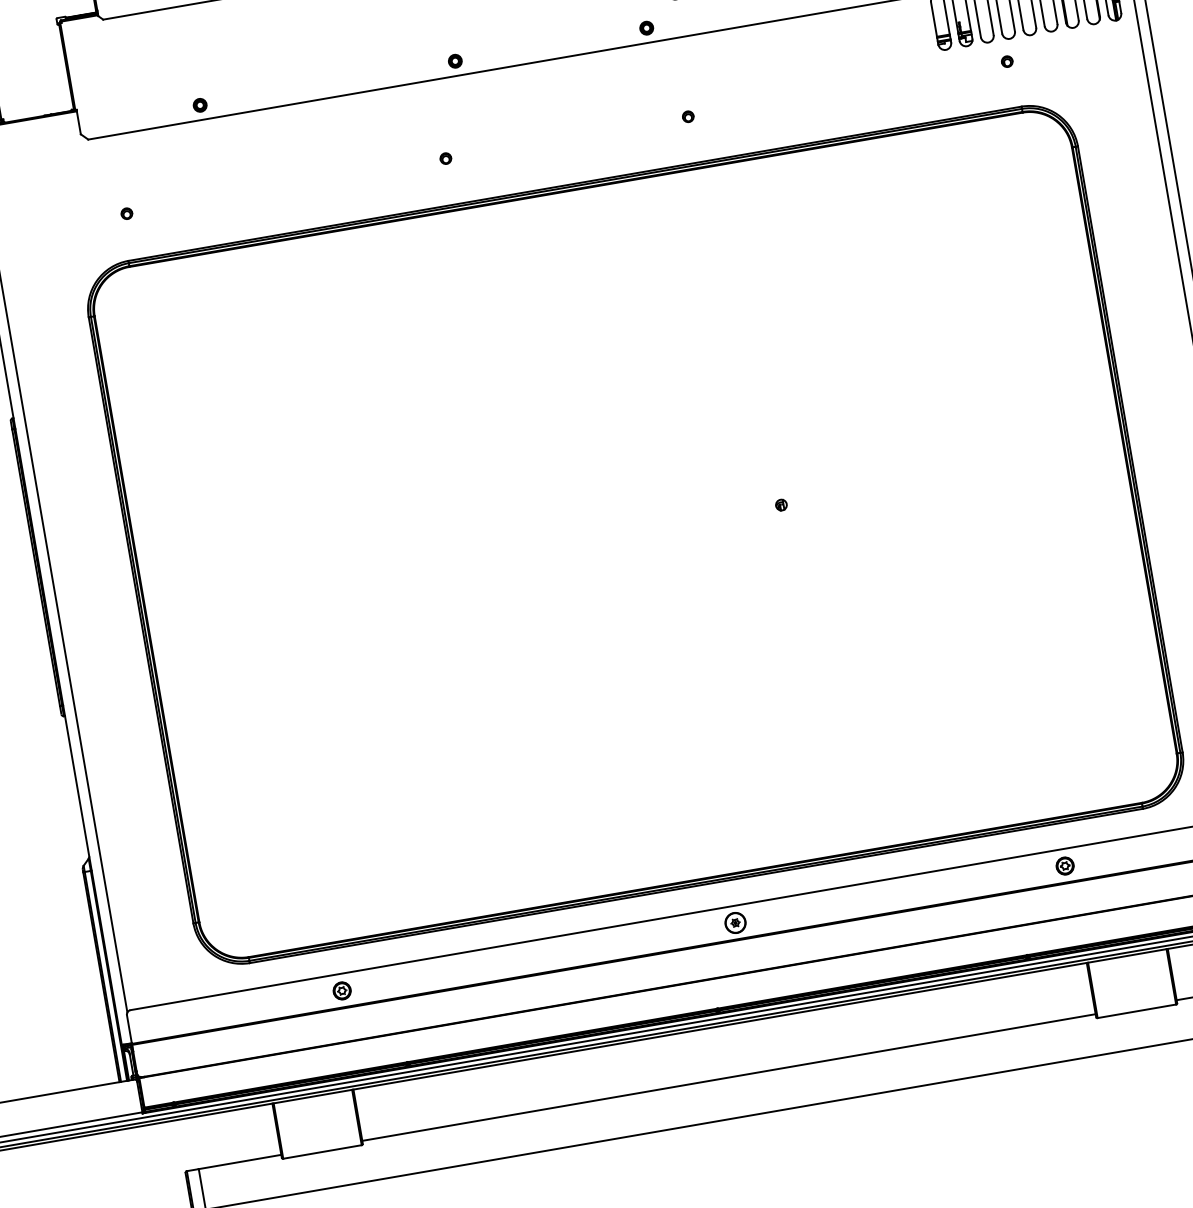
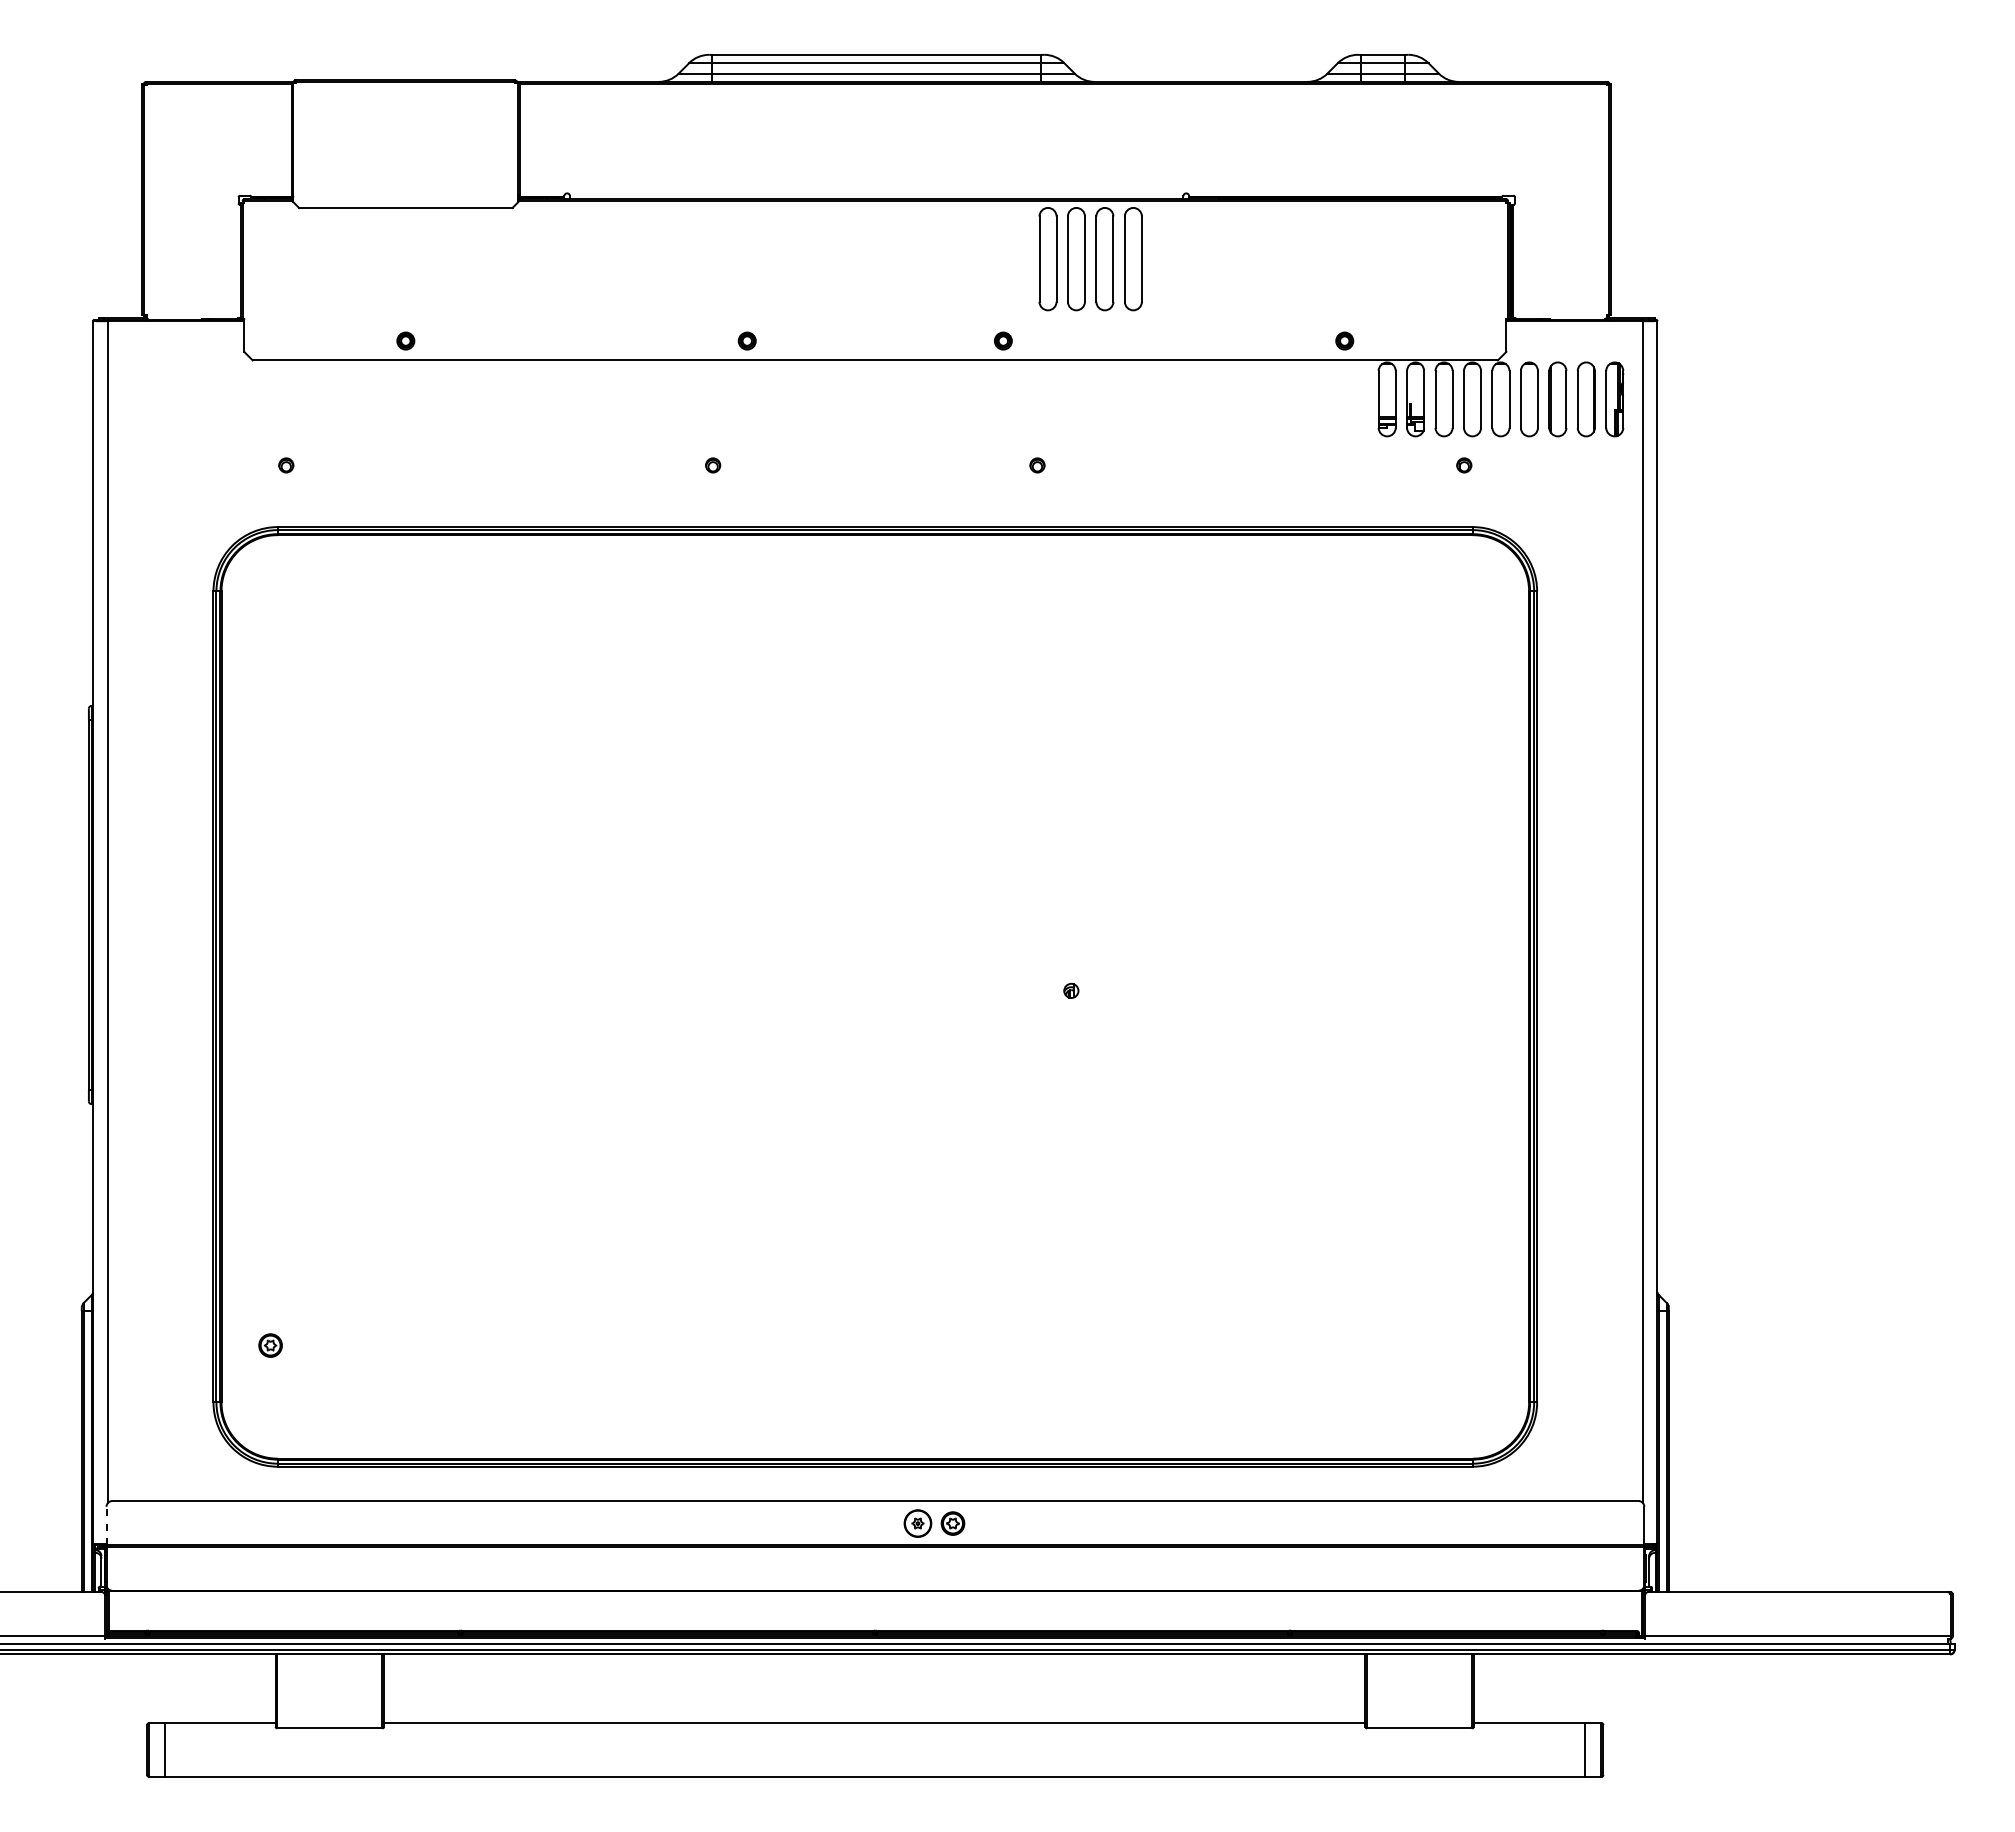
part: (1064, 866) -> (952, 1523), moved
part: (342, 990) -> (270, 1345), moved
line: (129, 1029) -> (106, 1525), solid -> dashed

